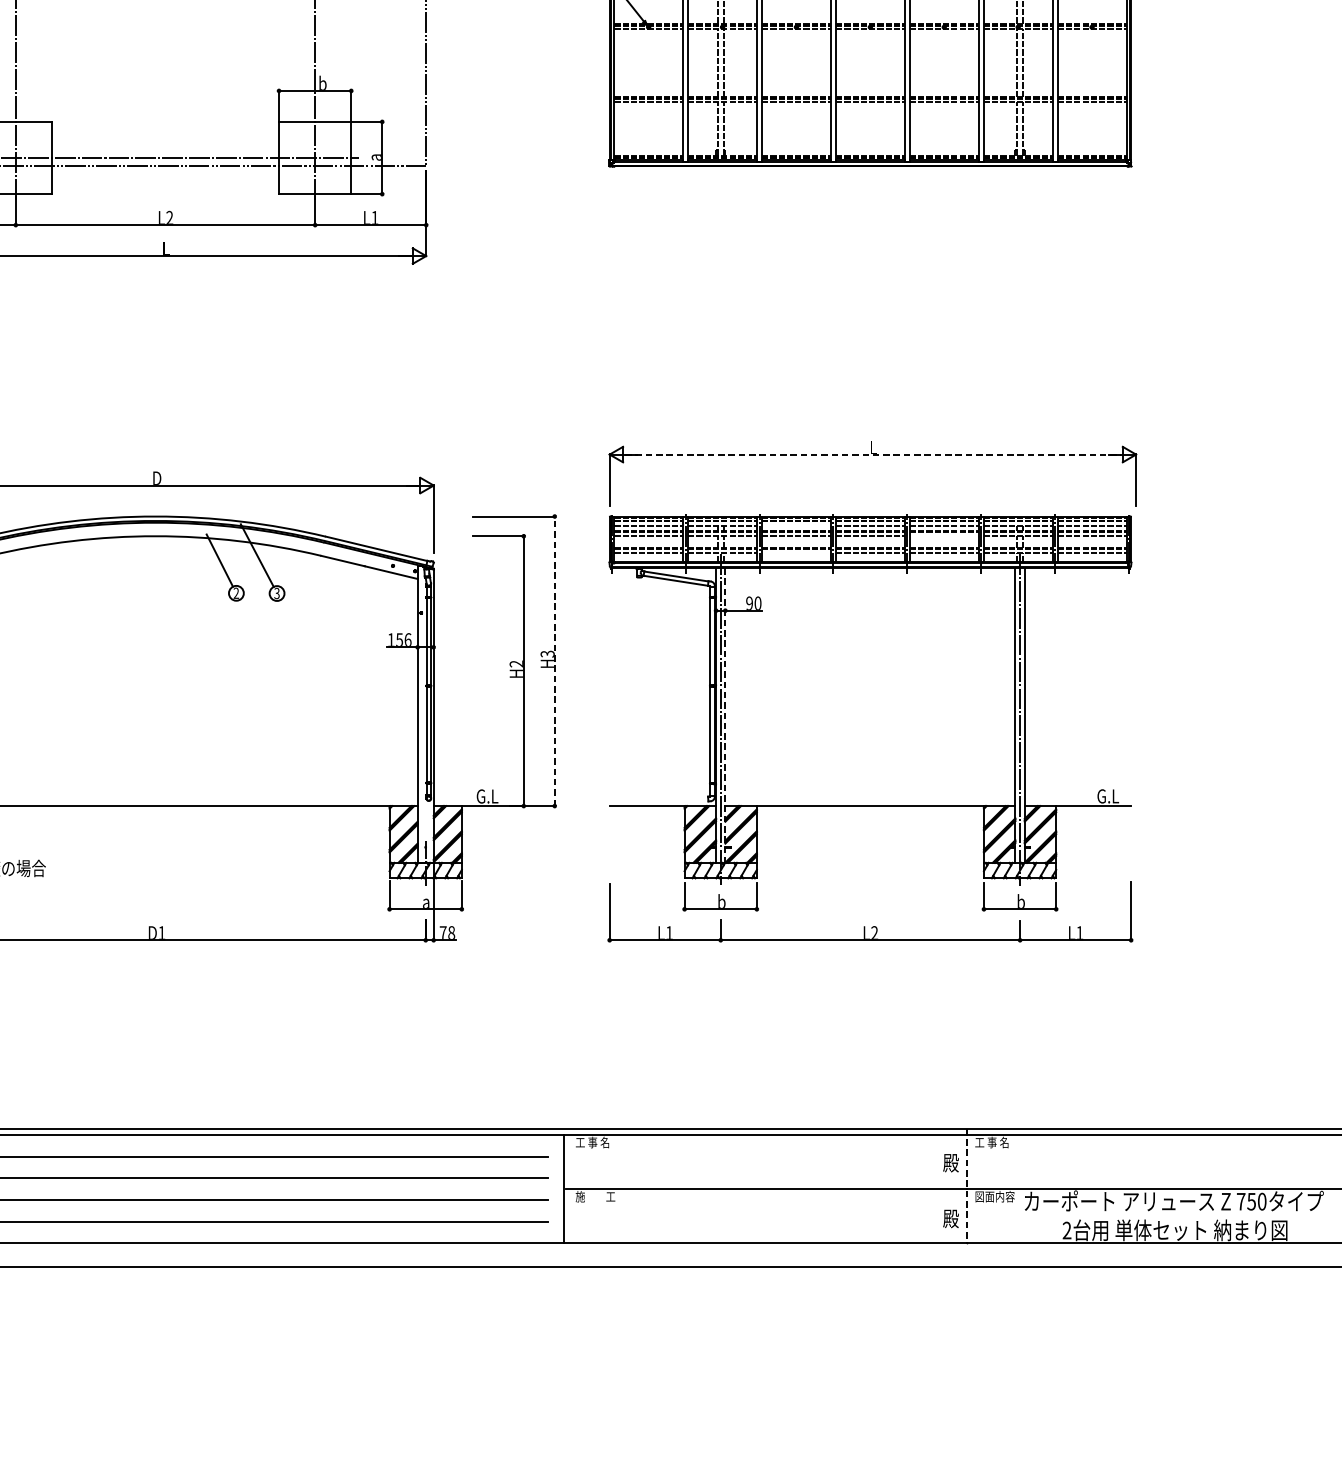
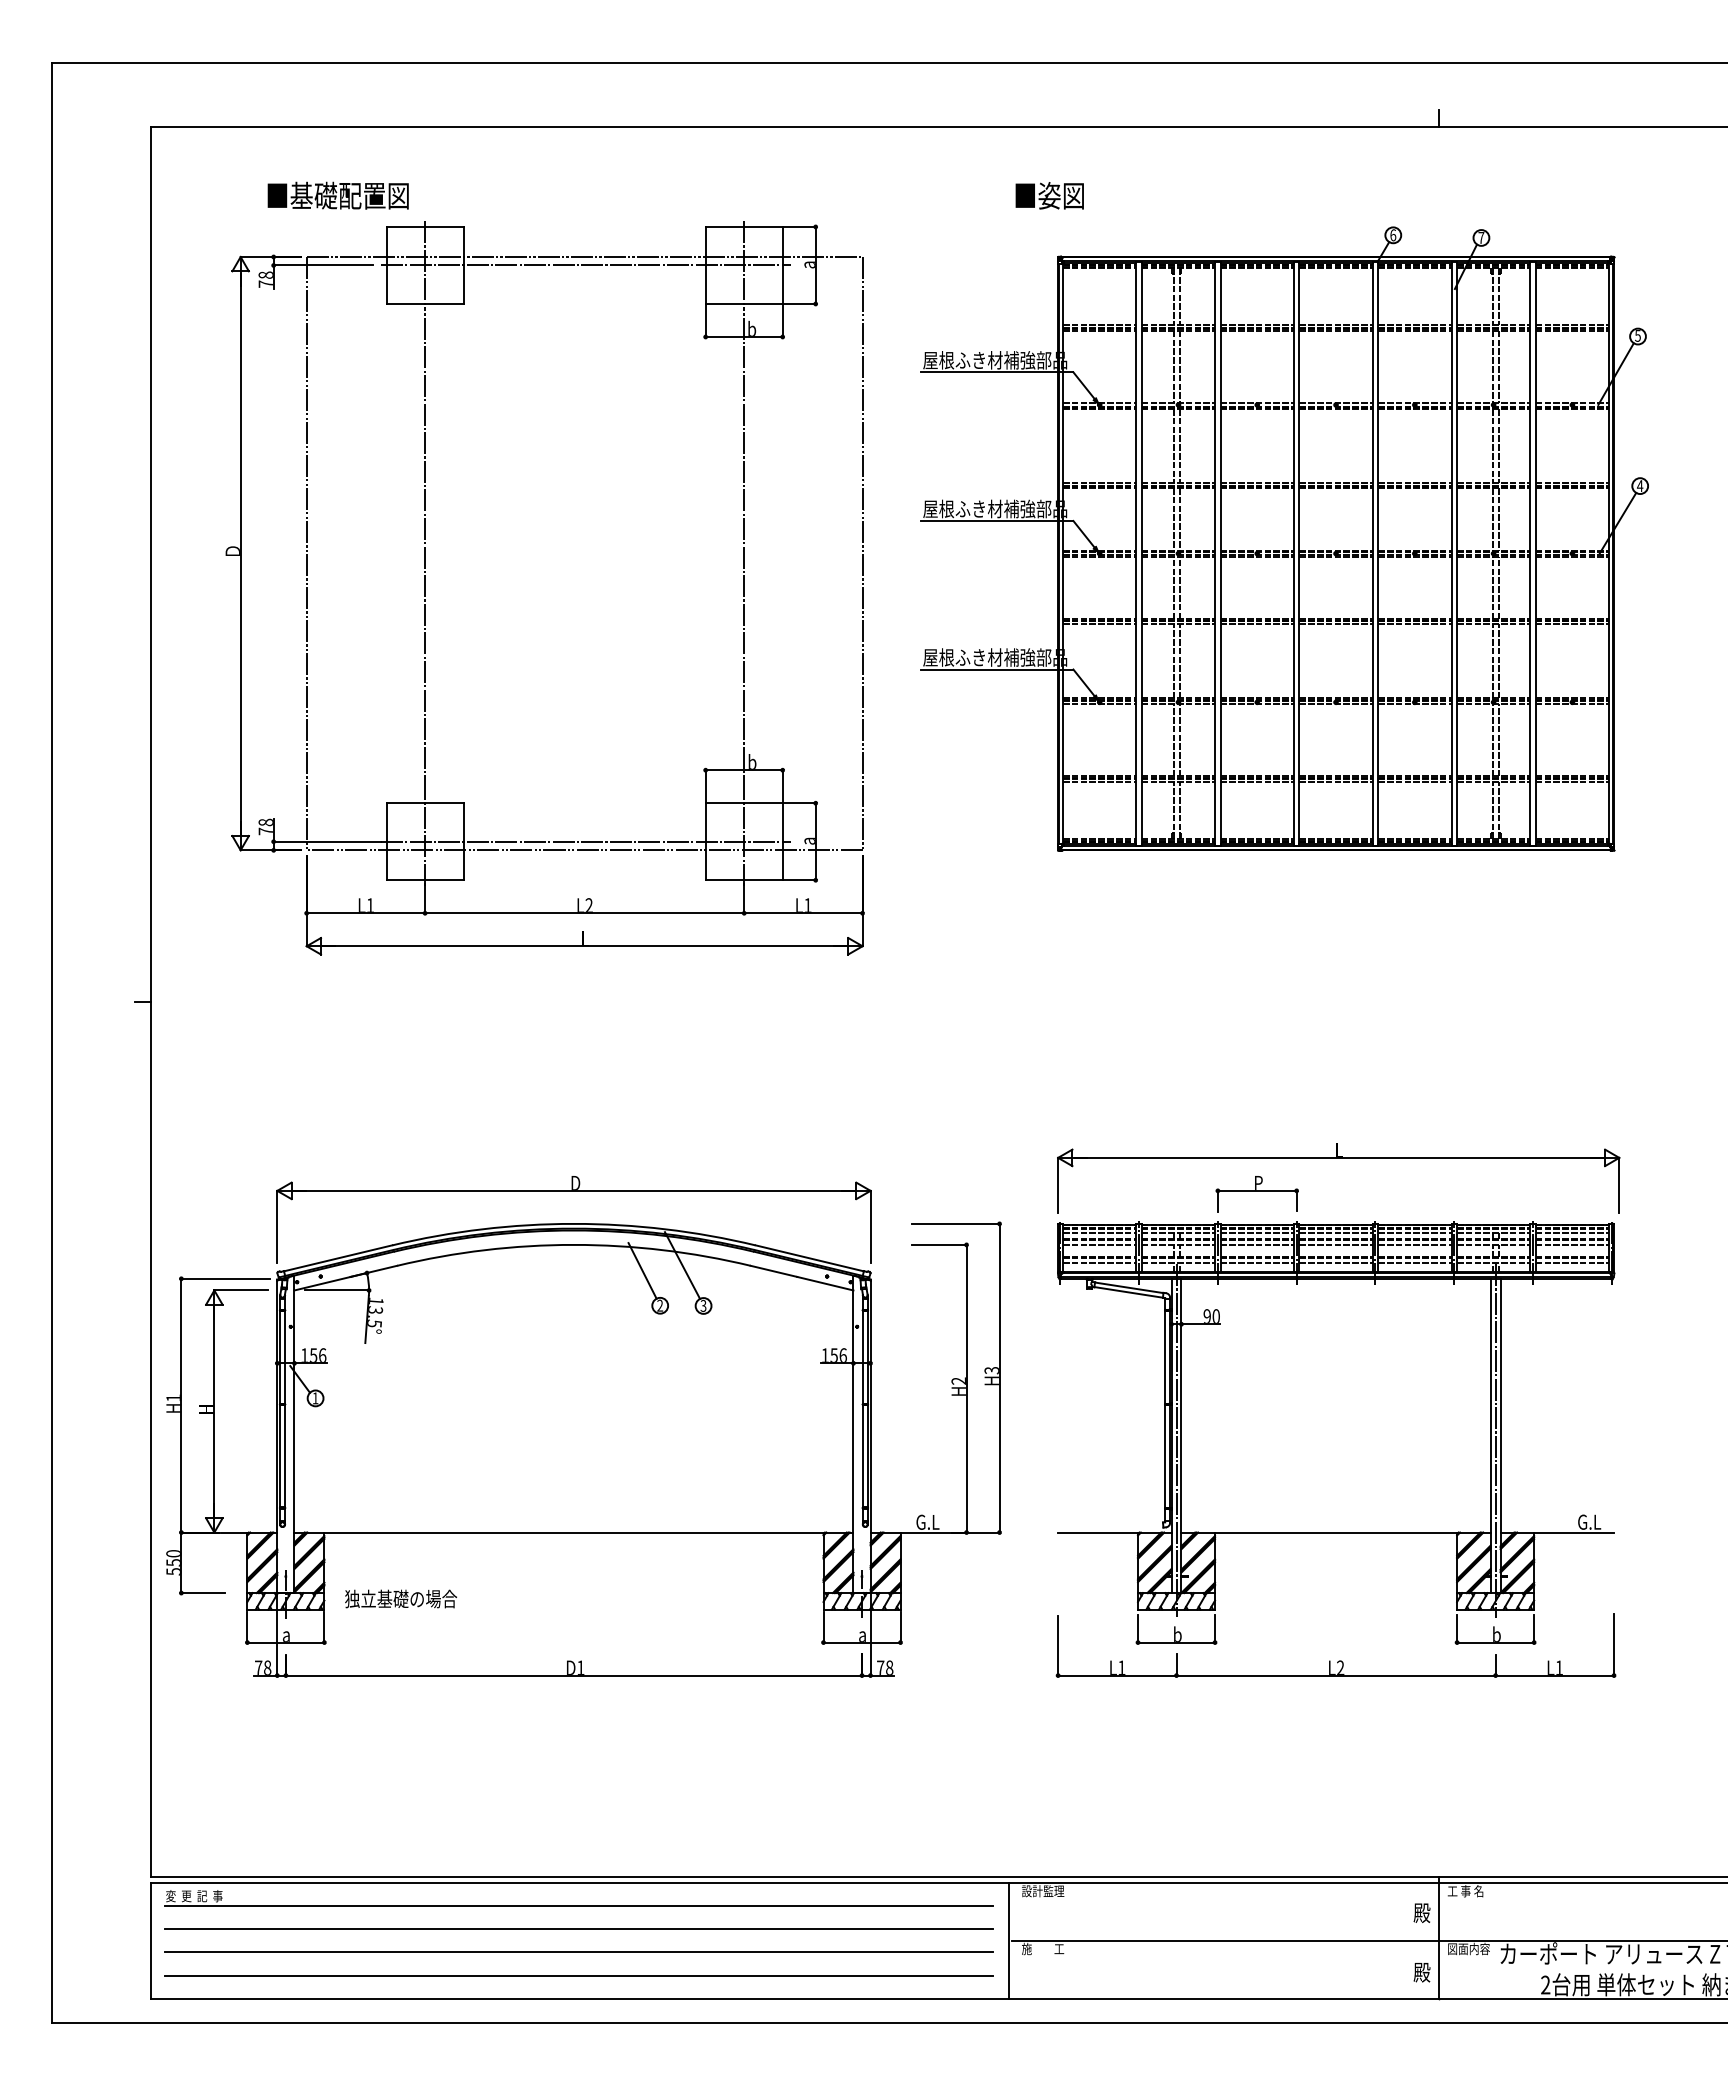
line: (873, 454) -> (1339, 1157), dashed -> solid
part: (795, 488) -> (1256, 1194), added
line: (795, 525) -> (1256, 1233), added
line: (943, 535) -> (1414, 1244), added
line: (795, 552) -> (1256, 1262), added
line: (554, 660) -> (999, 1377), dashed -> solid
line: (725, 715) -> (1181, 1436), dashed -> solid
text: (595, 1142) -> (1043, 1891), 工 事 名 -> 設計監理
line: (966, 1186) -> (1438, 1938), dashed -> solid

